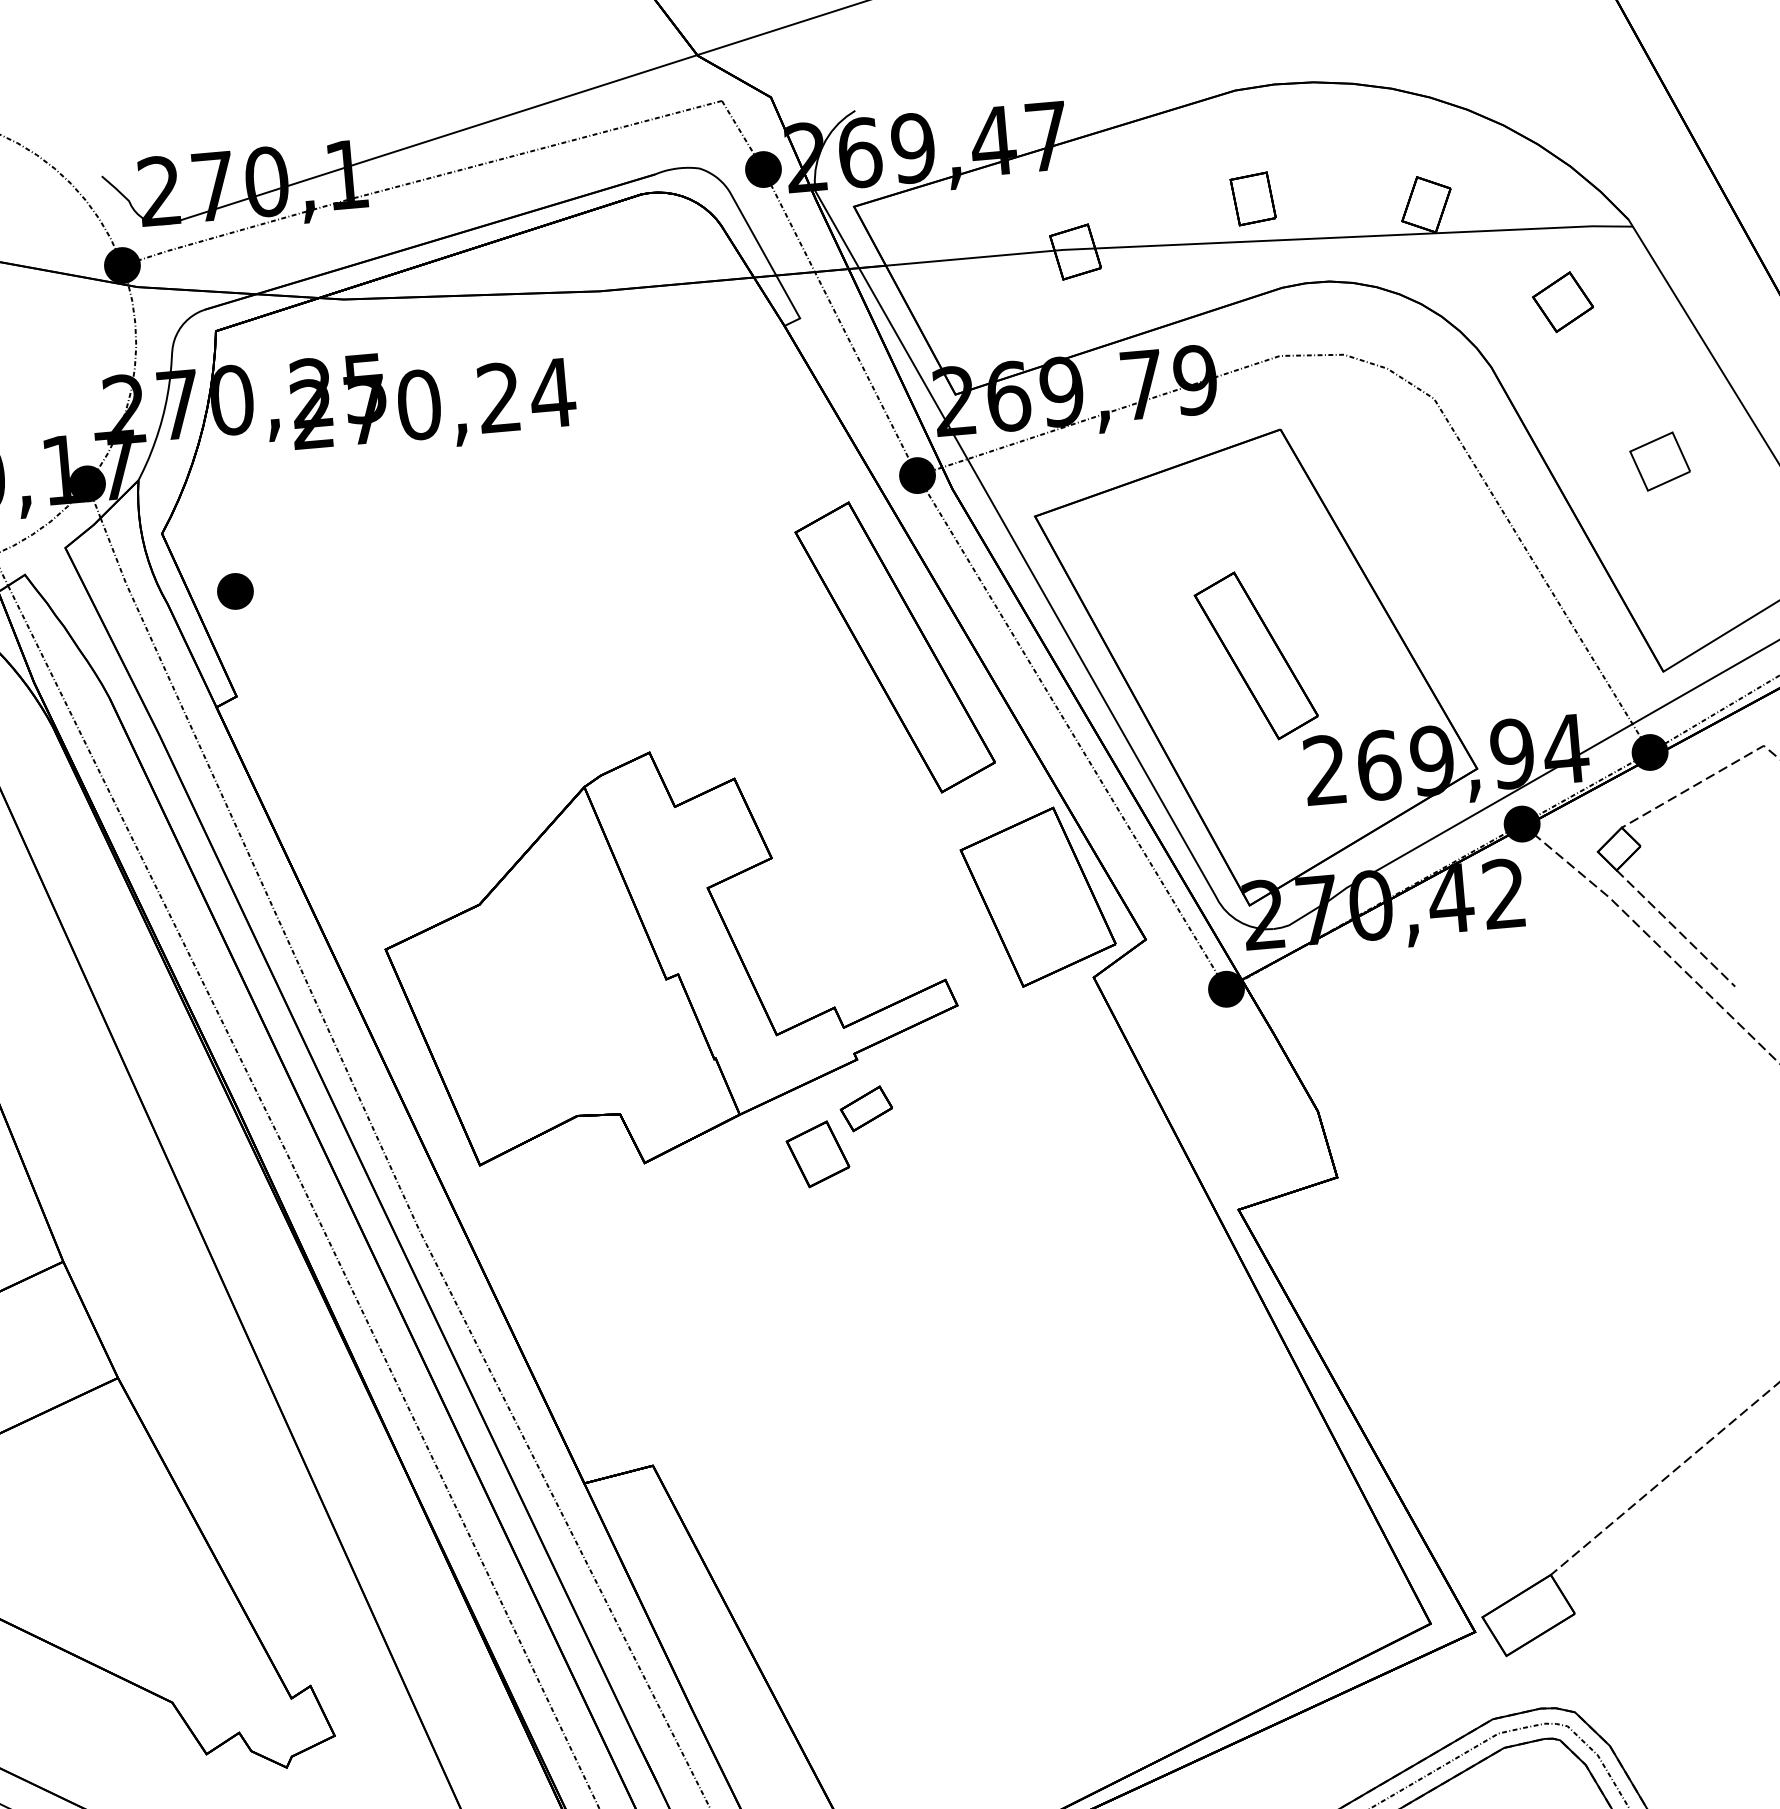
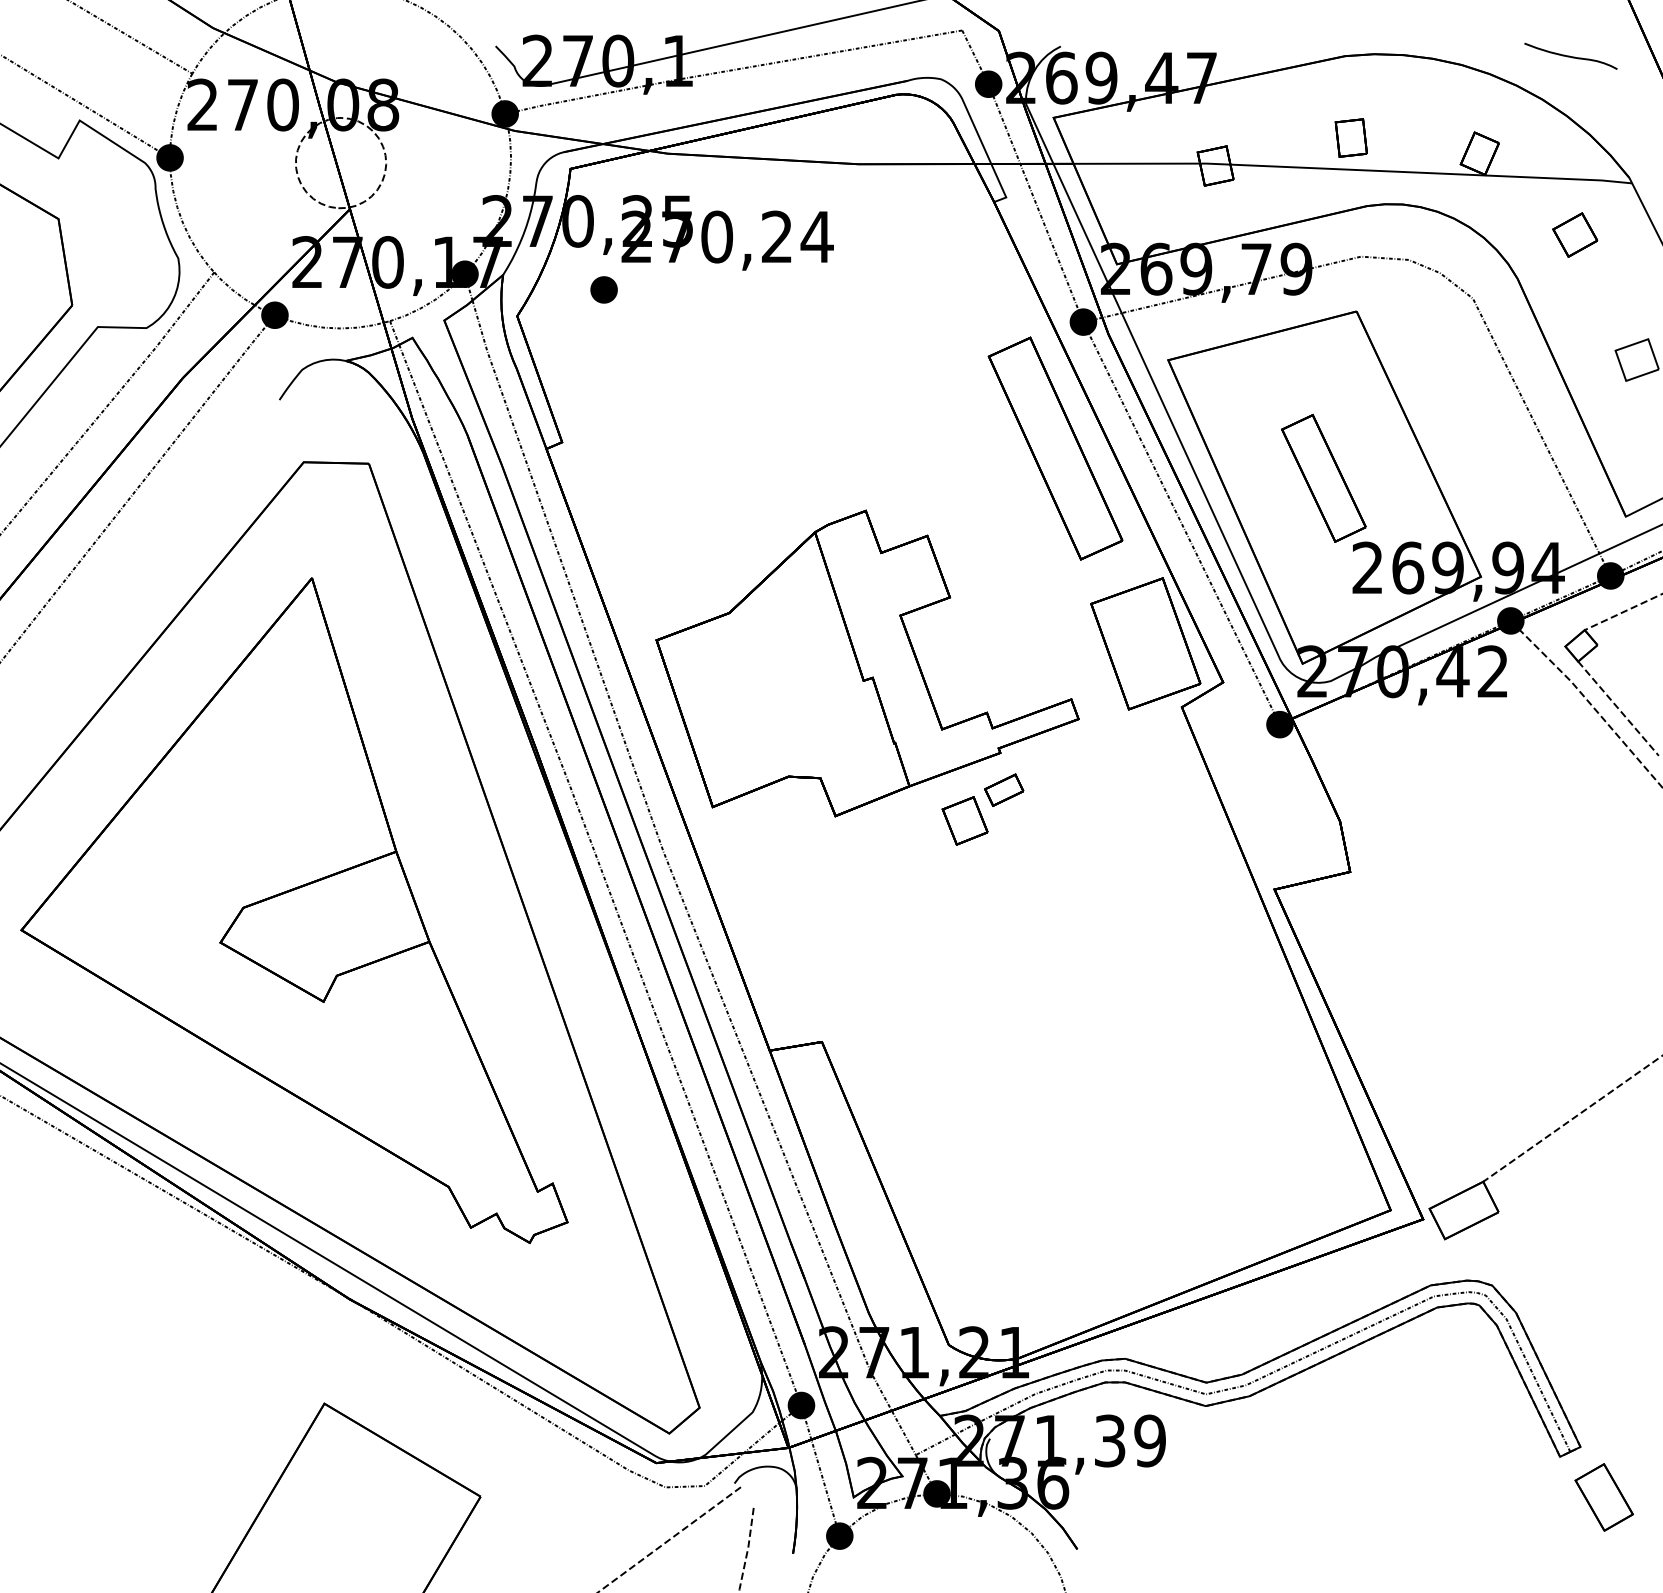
curve: (1534, 63) -> (1569, 55), added
part: (234, 590) -> (603, 289), moved

